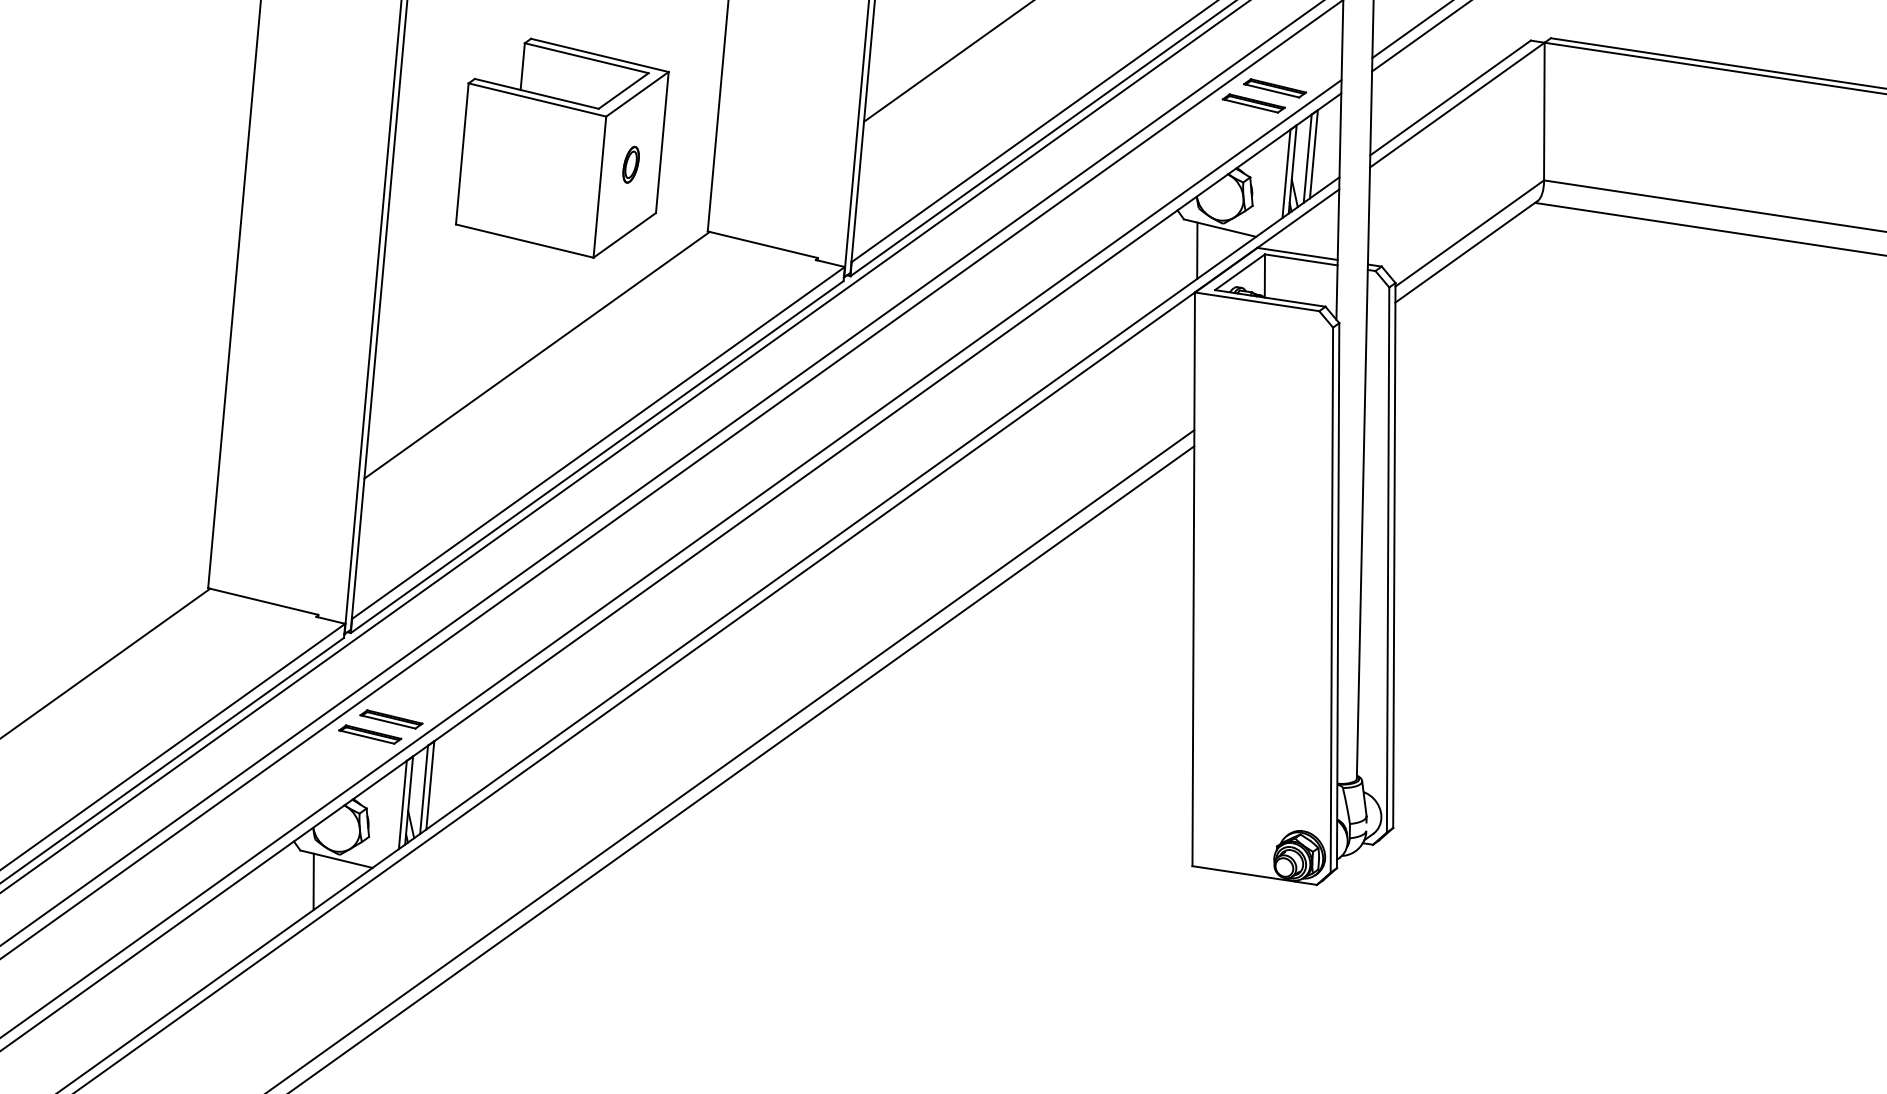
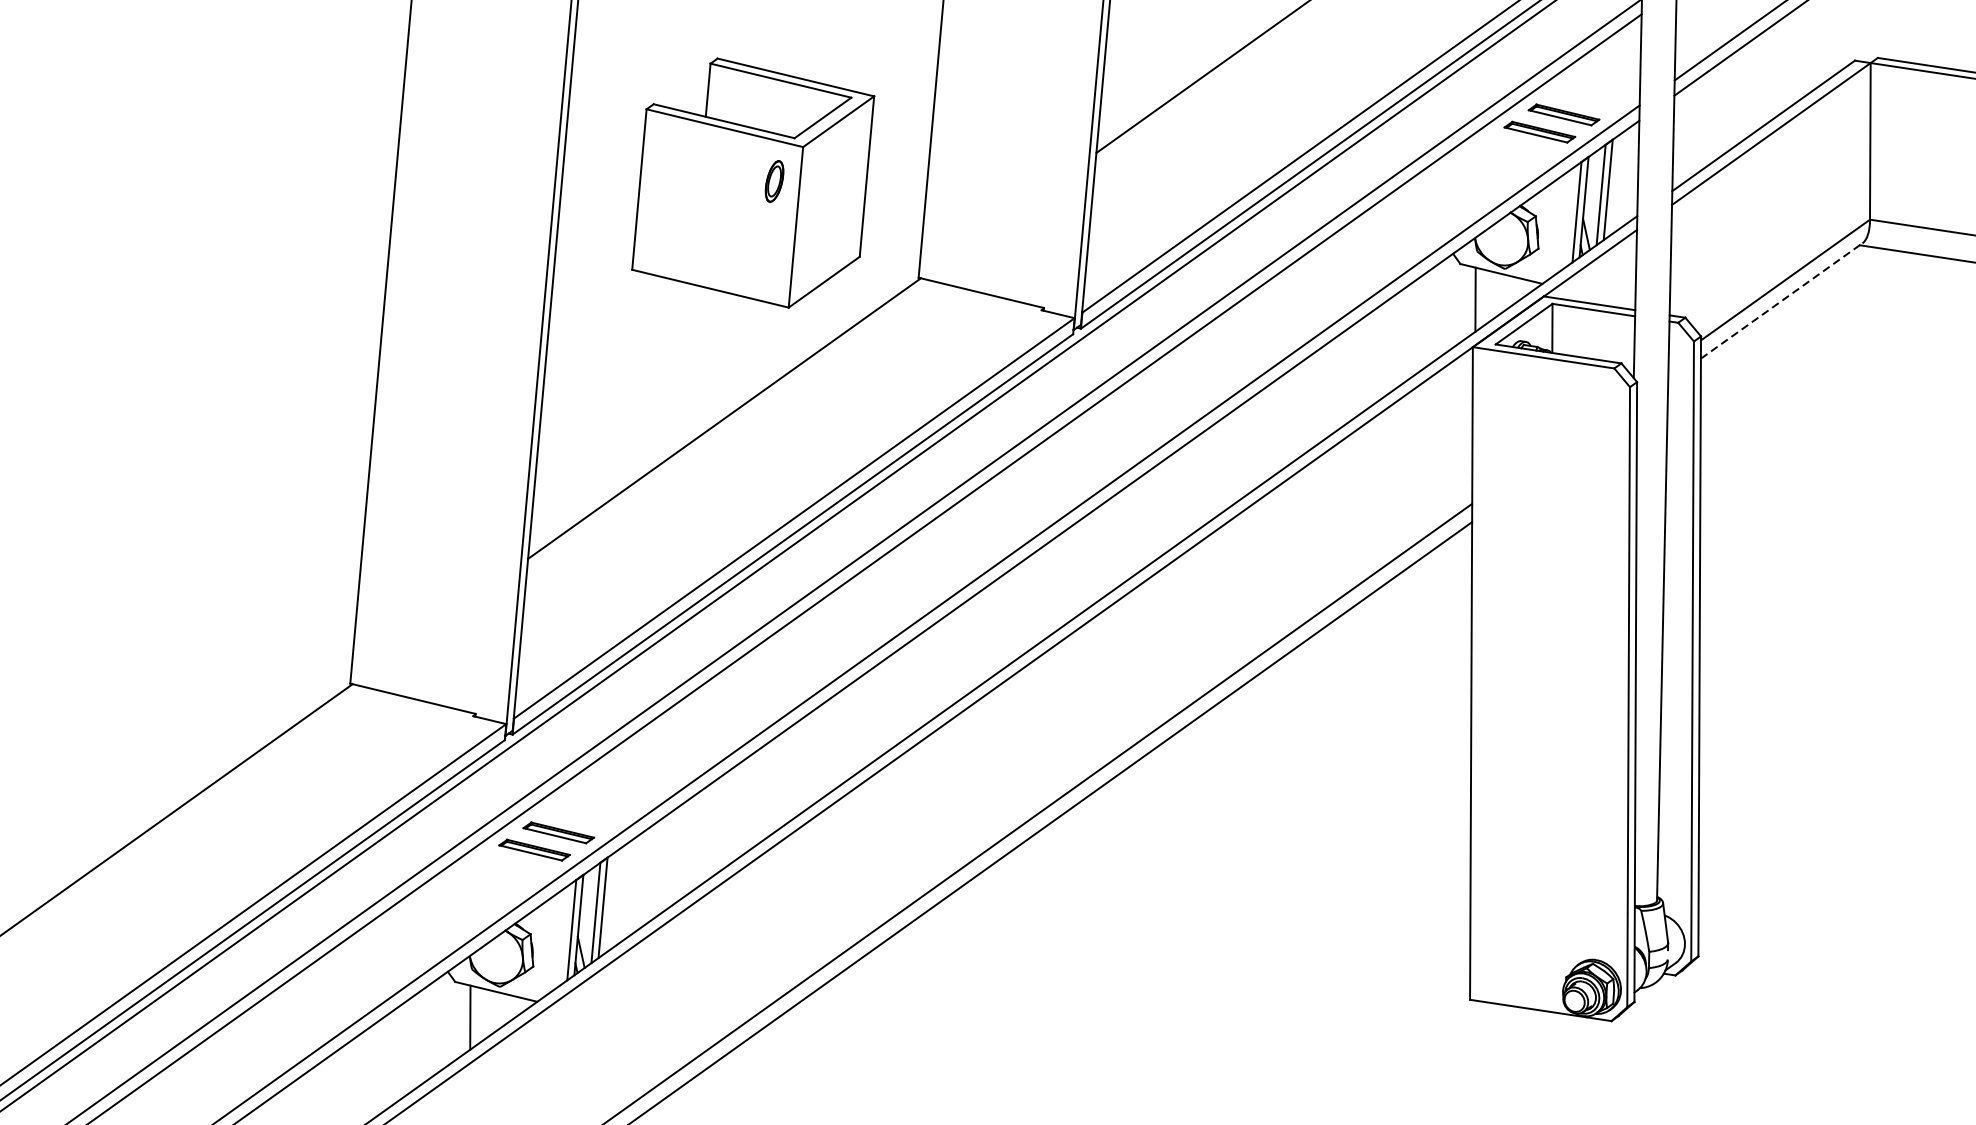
part: (630, 164) -> (773, 181), moved
line: (1466, 251) -> (1781, 300), solid -> dashed

